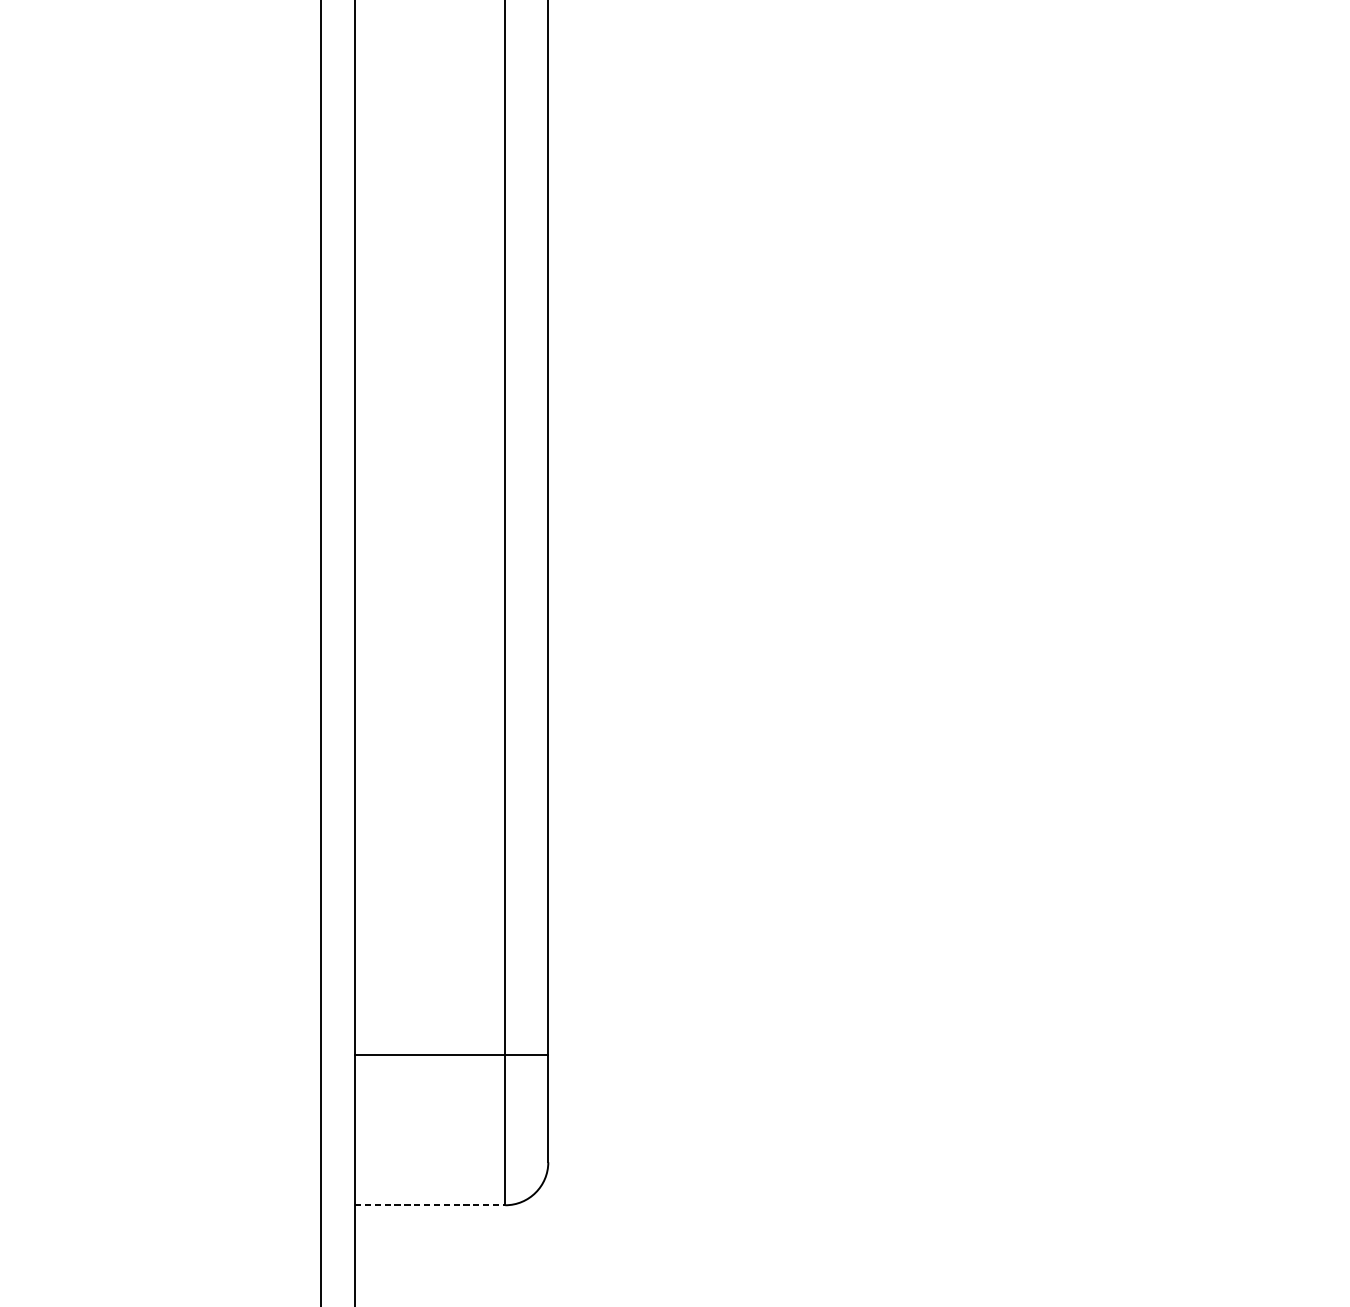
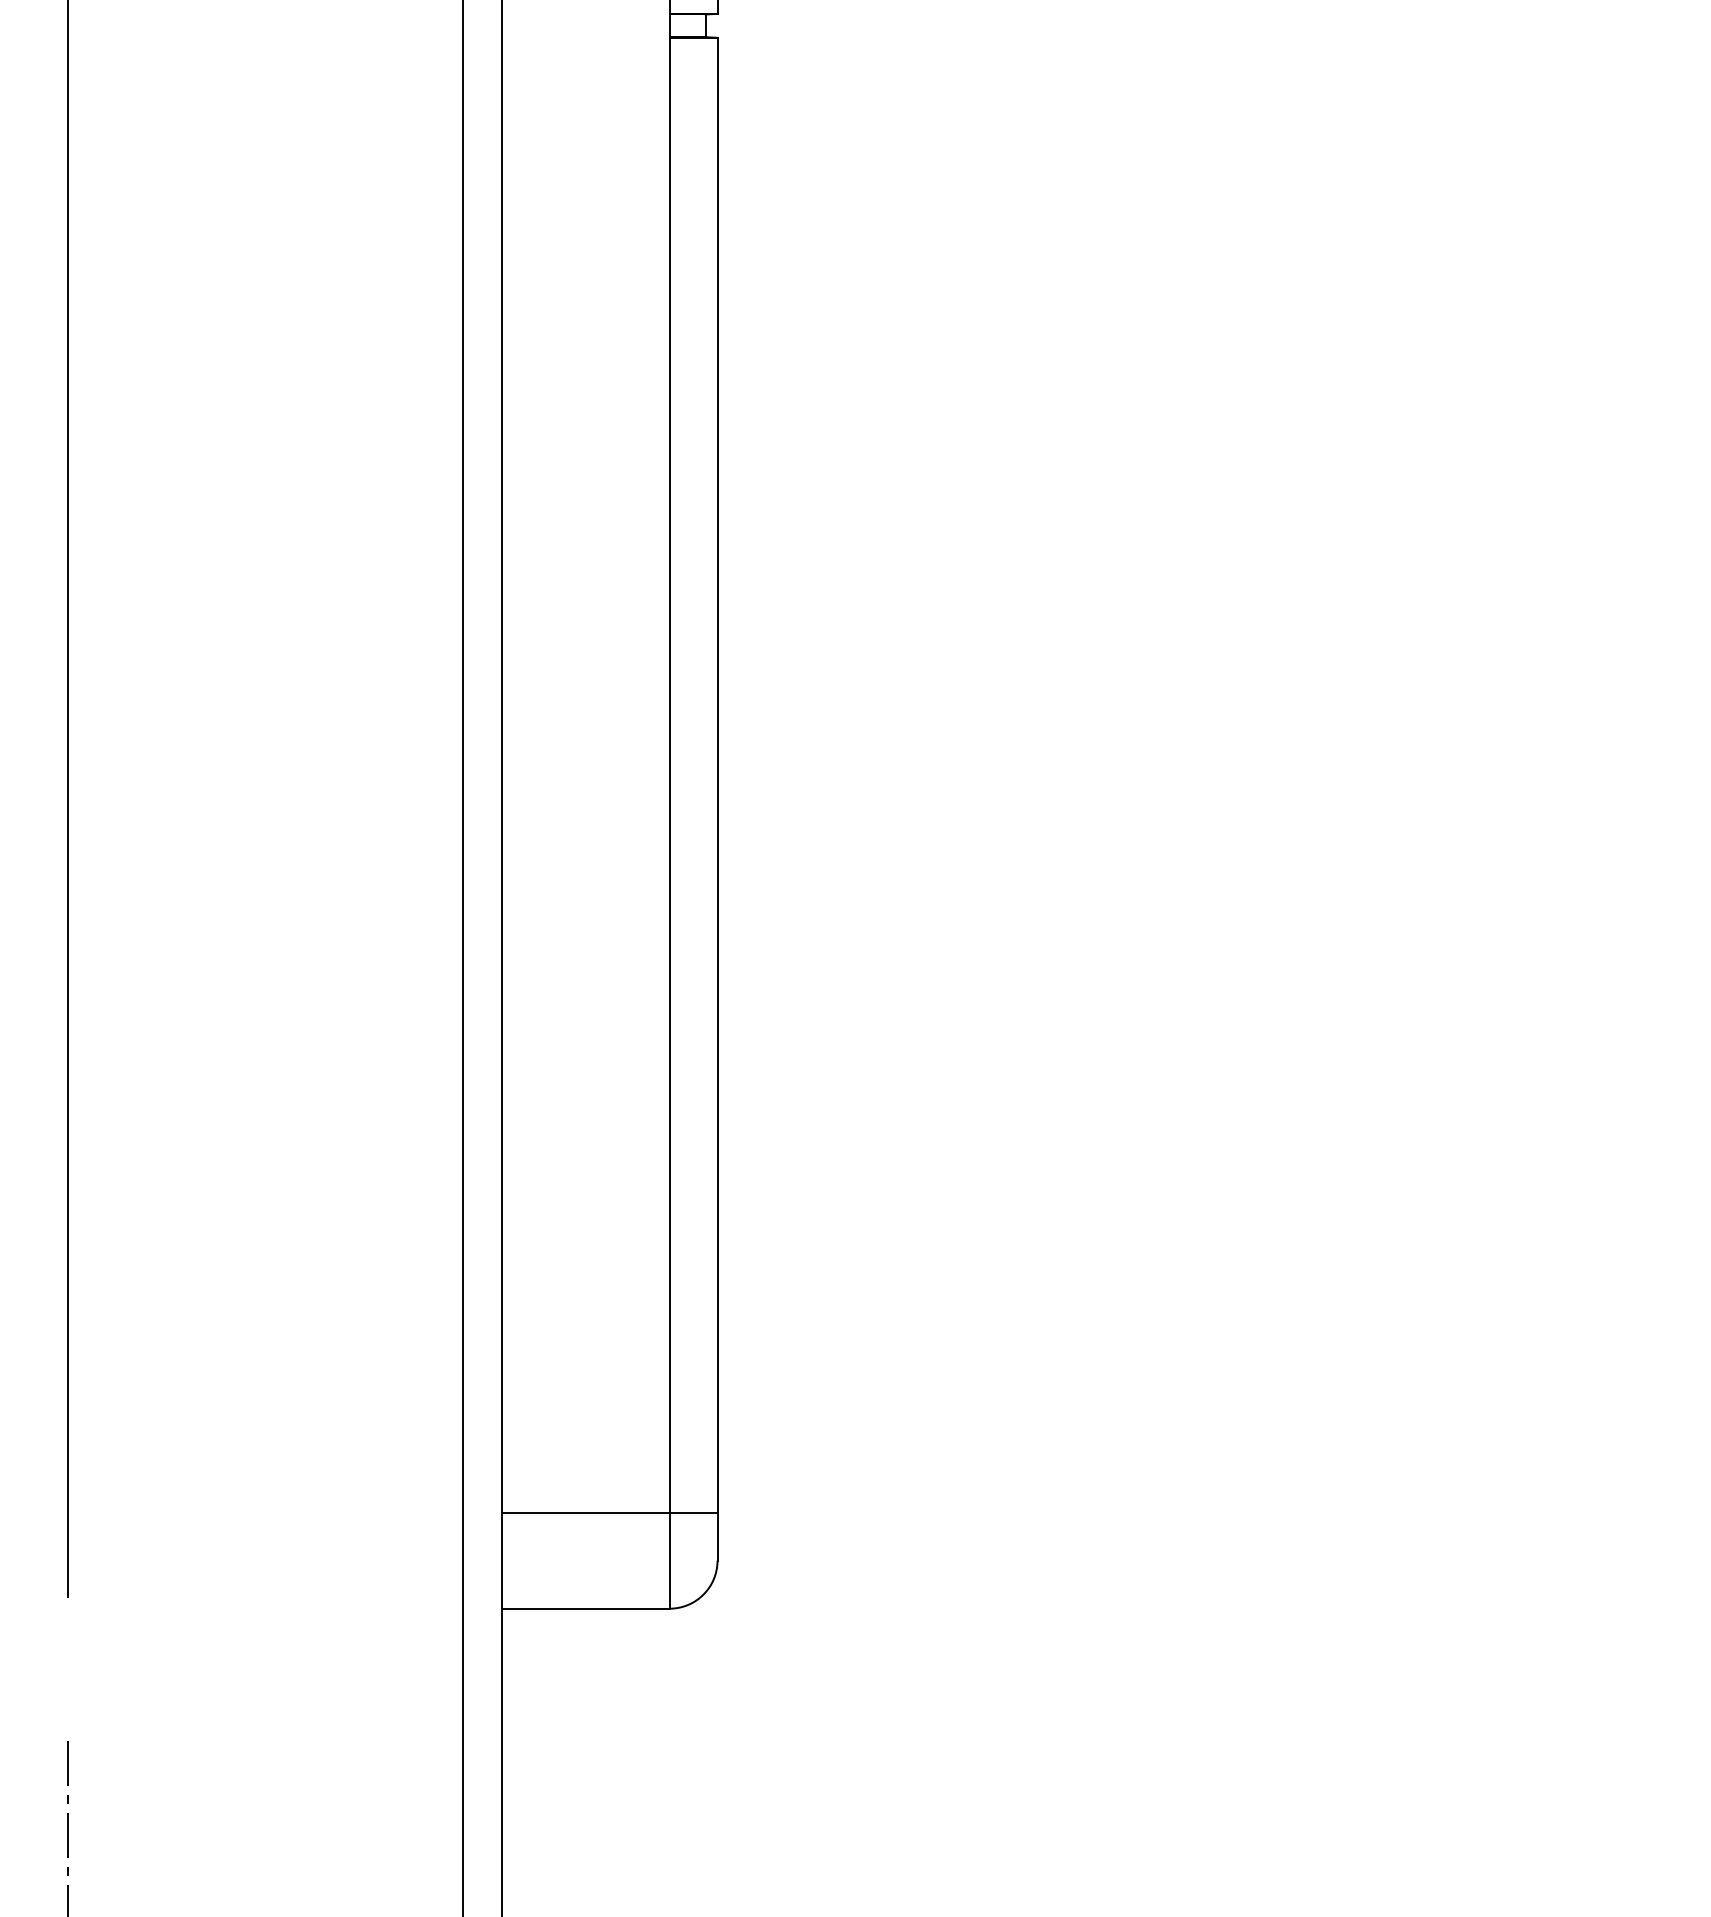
line: (451, 1054) -> (609, 1512), moved
line: (430, 1205) -> (585, 1608), dashed -> solid

